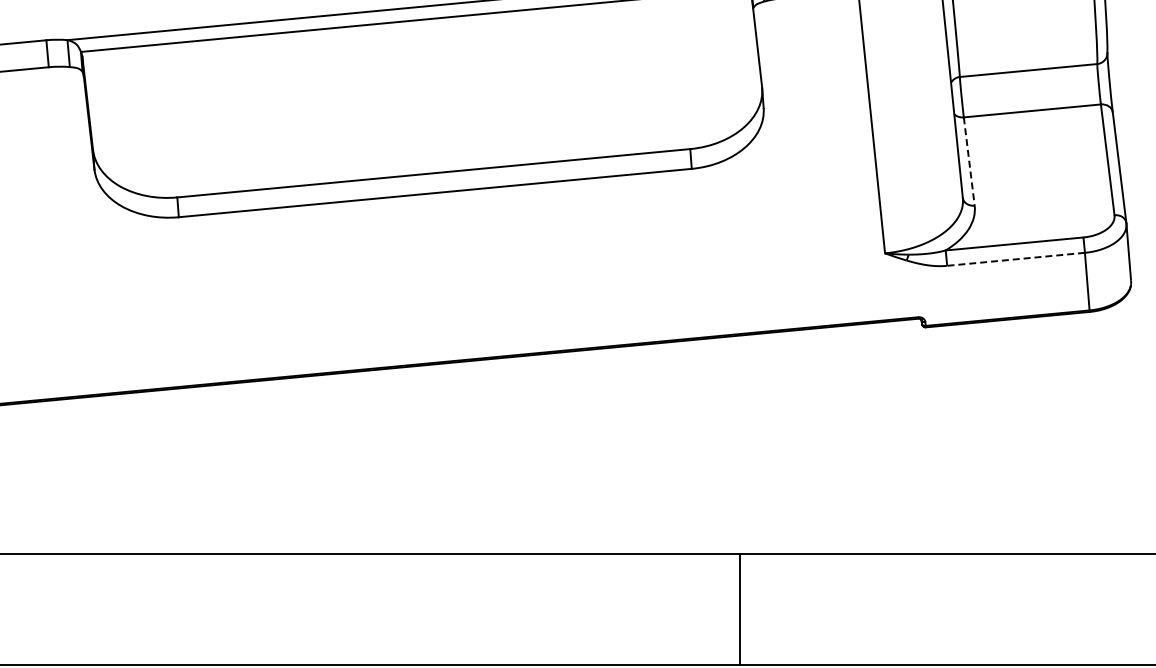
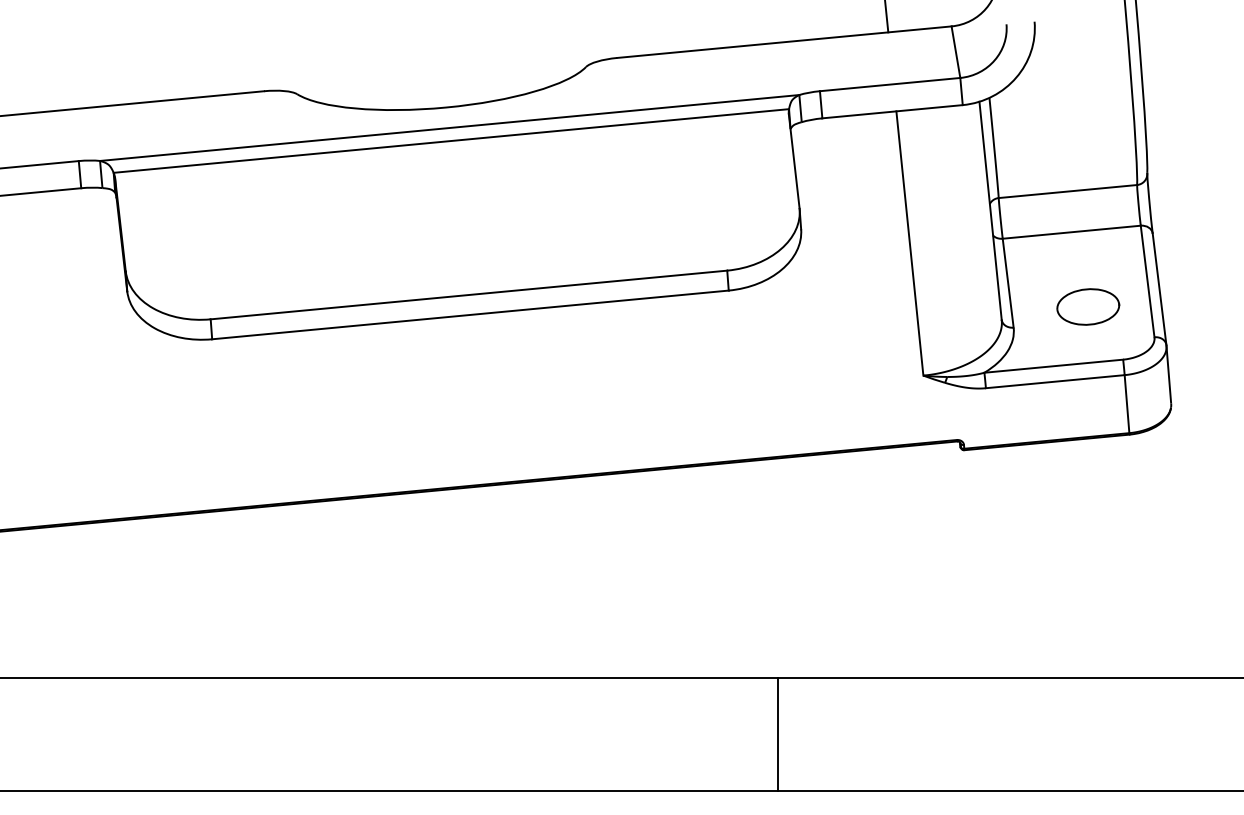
line: (969, 161) -> (1008, 283), dashed -> solid
part: (1049, 184) -> (1088, 306), added
line: (1016, 259) -> (1055, 381), dashed -> solid

